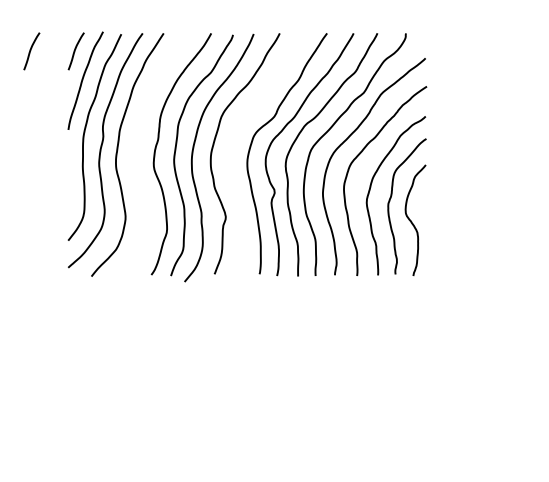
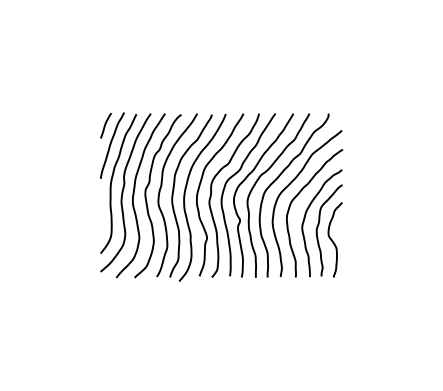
curve: (31, 50) -> (75, 125), removed
curve: (232, 154) -> (211, 195), added
curve: (136, 156) -> (146, 196), added

